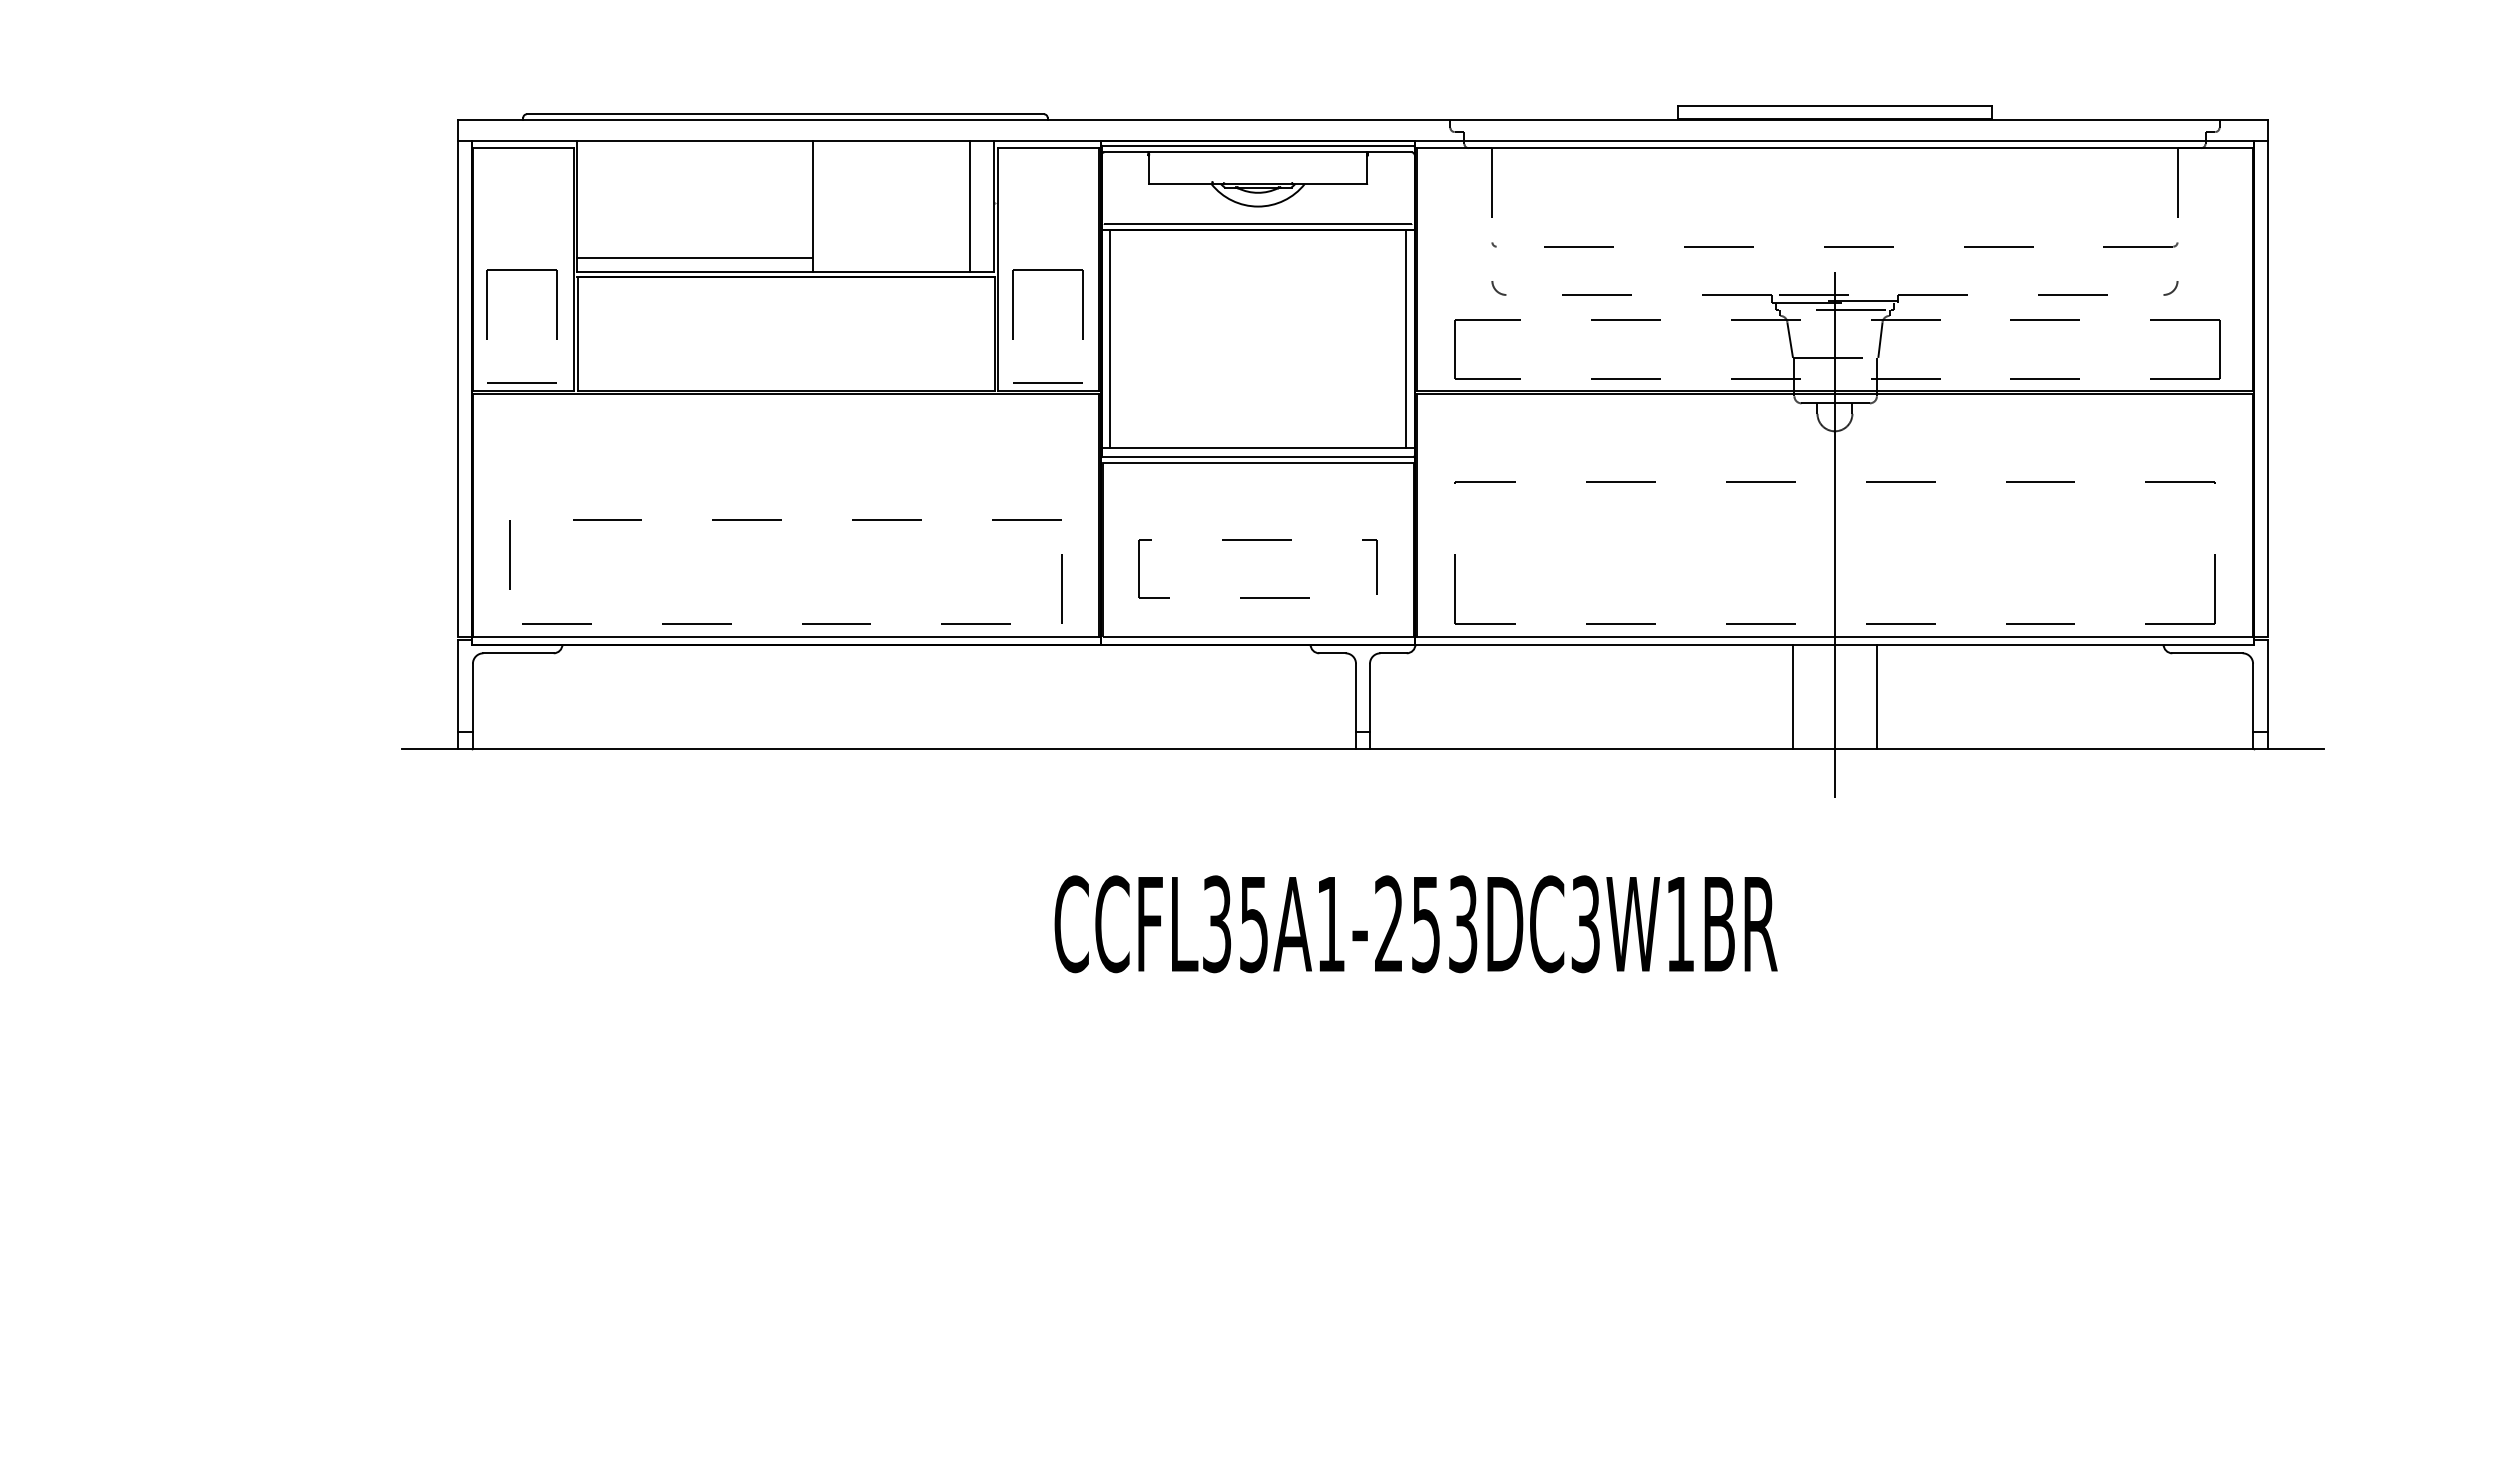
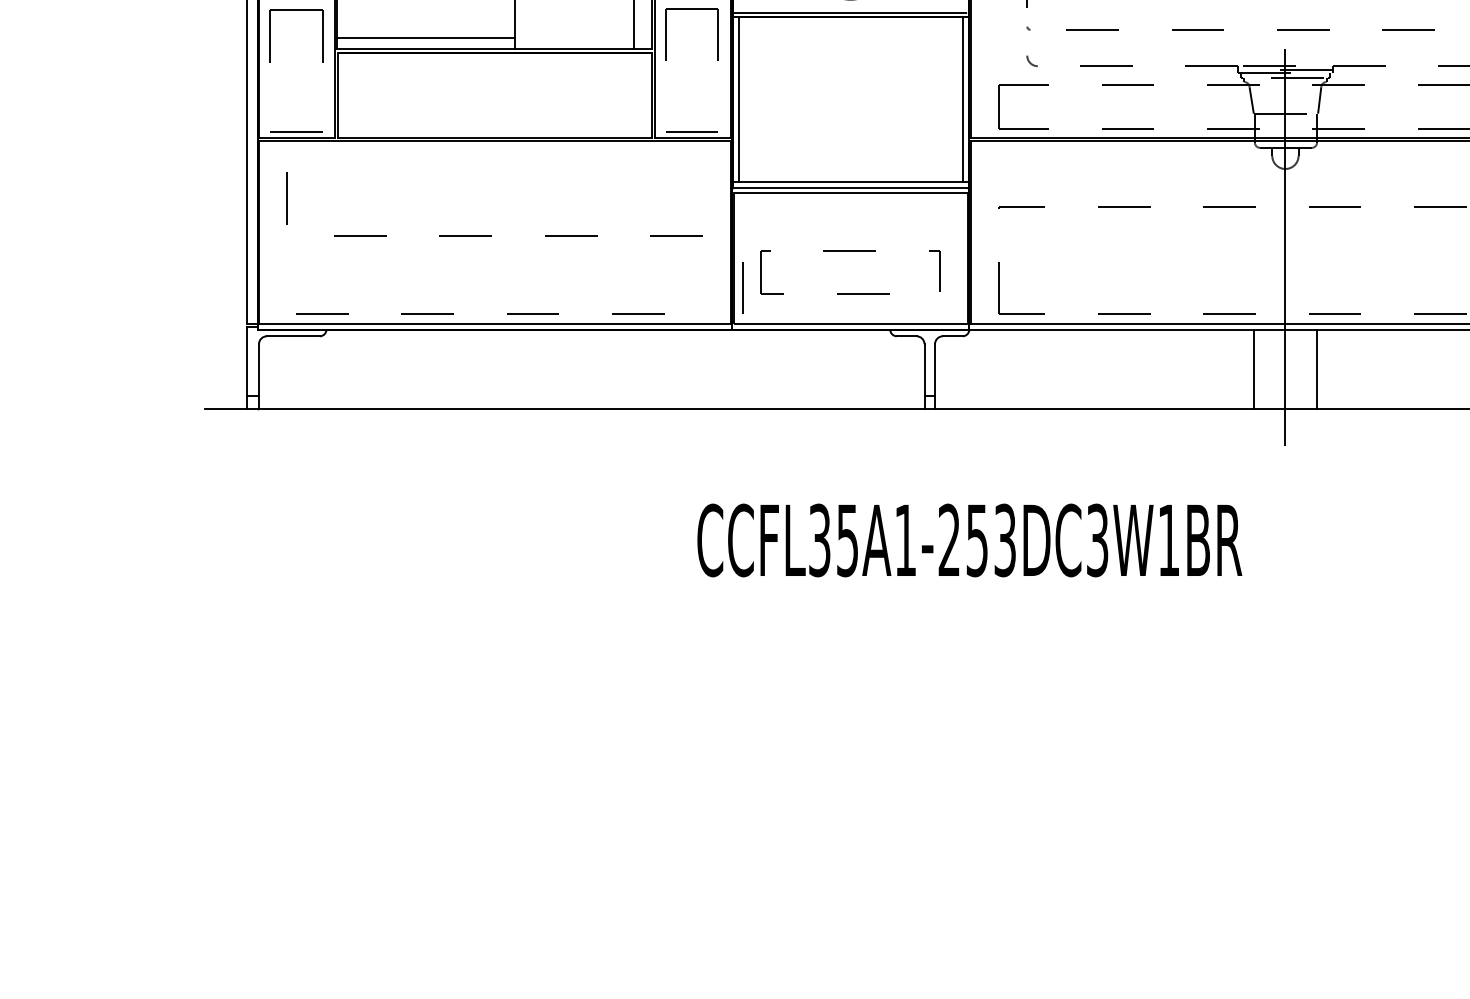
part: (521, 270) -> (295, 10), moved
part: (1047, 270) -> (691, 8), moved
line: (509, 554) -> (286, 197), moved
line: (1061, 588) -> (742, 287), moved

